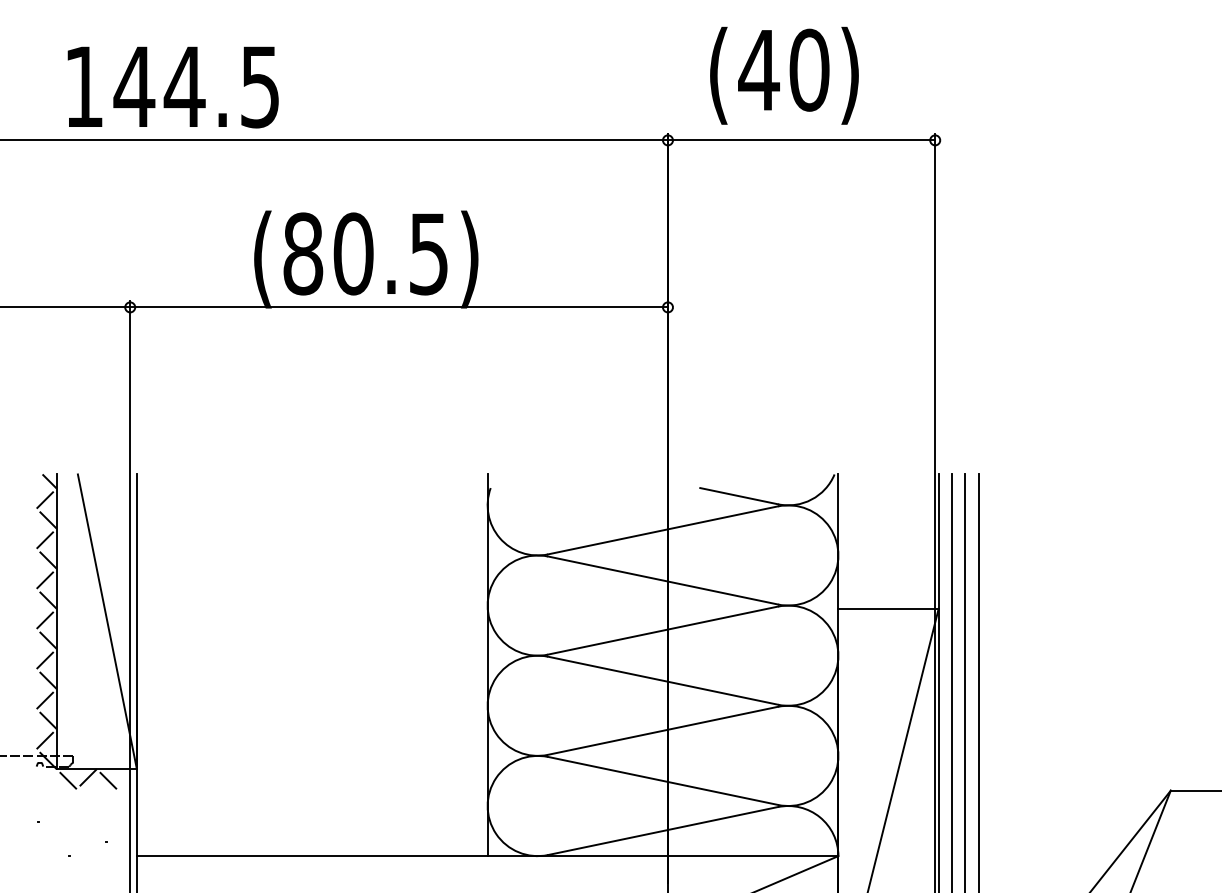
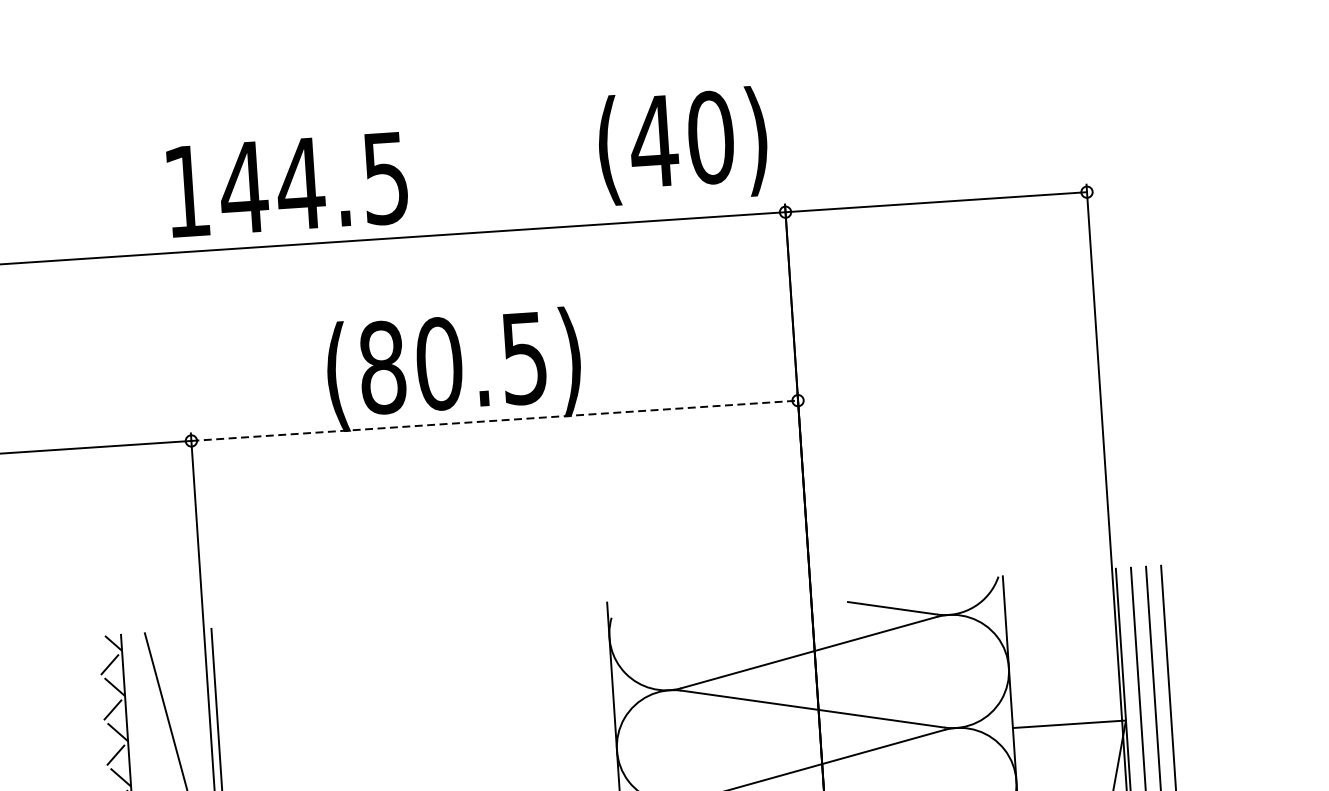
text: (784, 75) -> (683, 145), moved
text: (172, 87) -> (286, 185), moved
line: (399, 307) -> (495, 420), solid -> dashed

